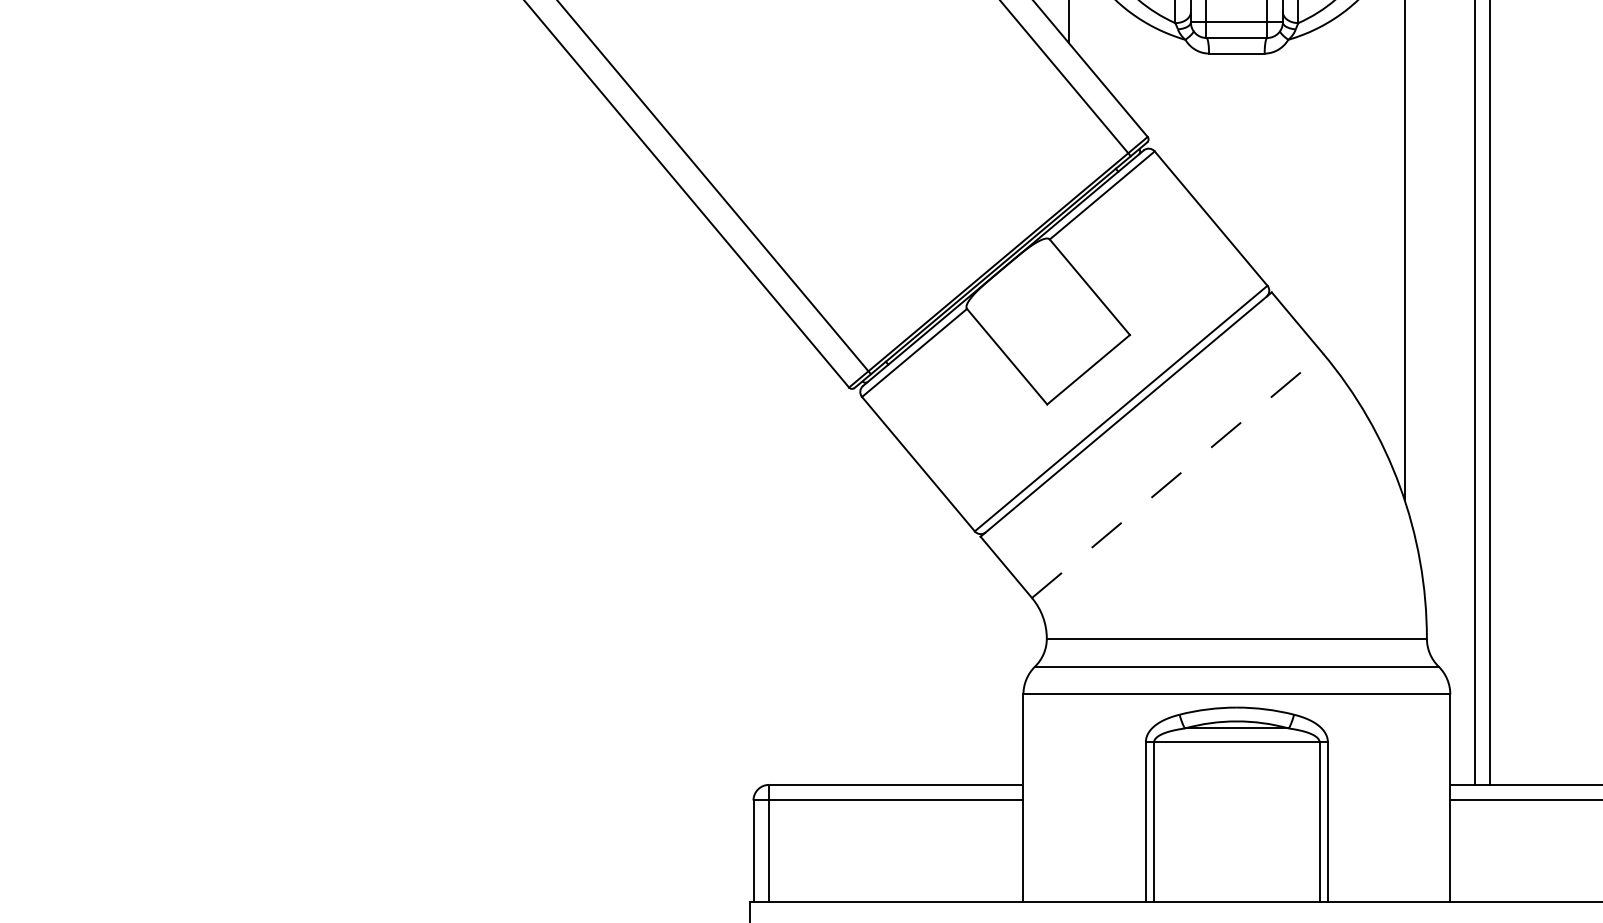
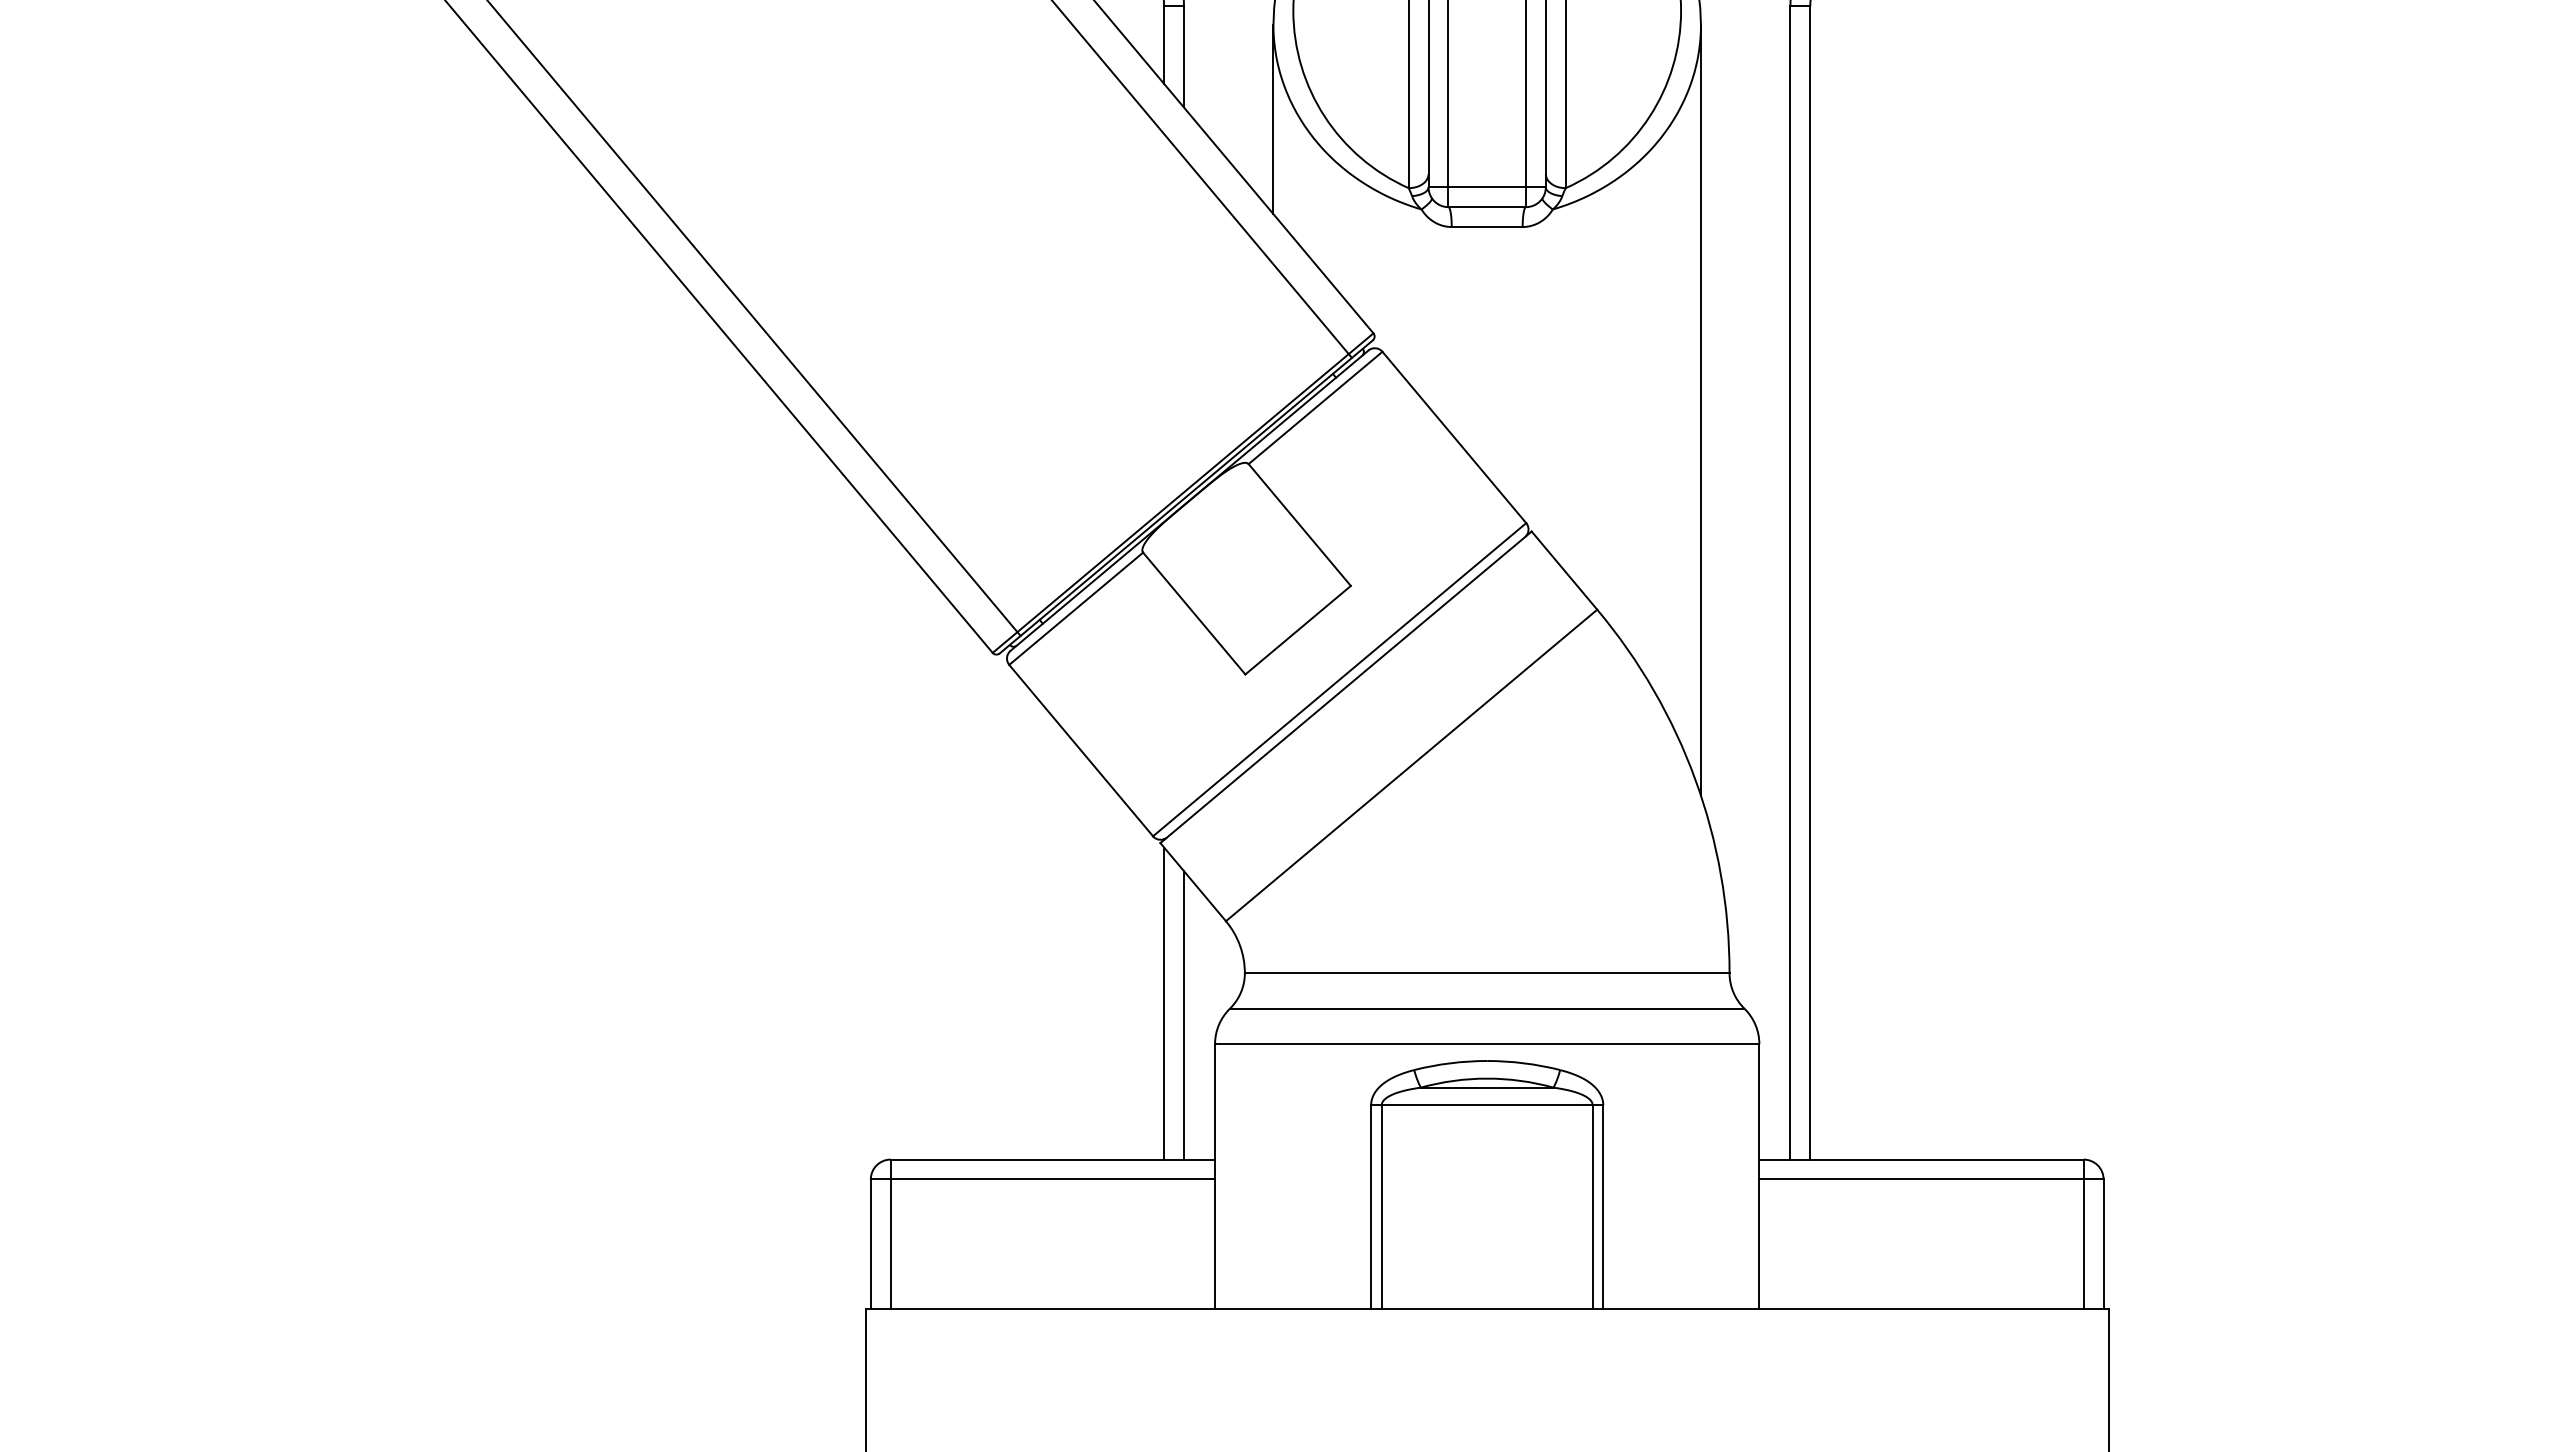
line: (1178, 475) -> (1412, 765), dashed -> solid
line: (983, 662) -> (1164, 1003), added
line: (998, 671) -> (1183, 1015), added

